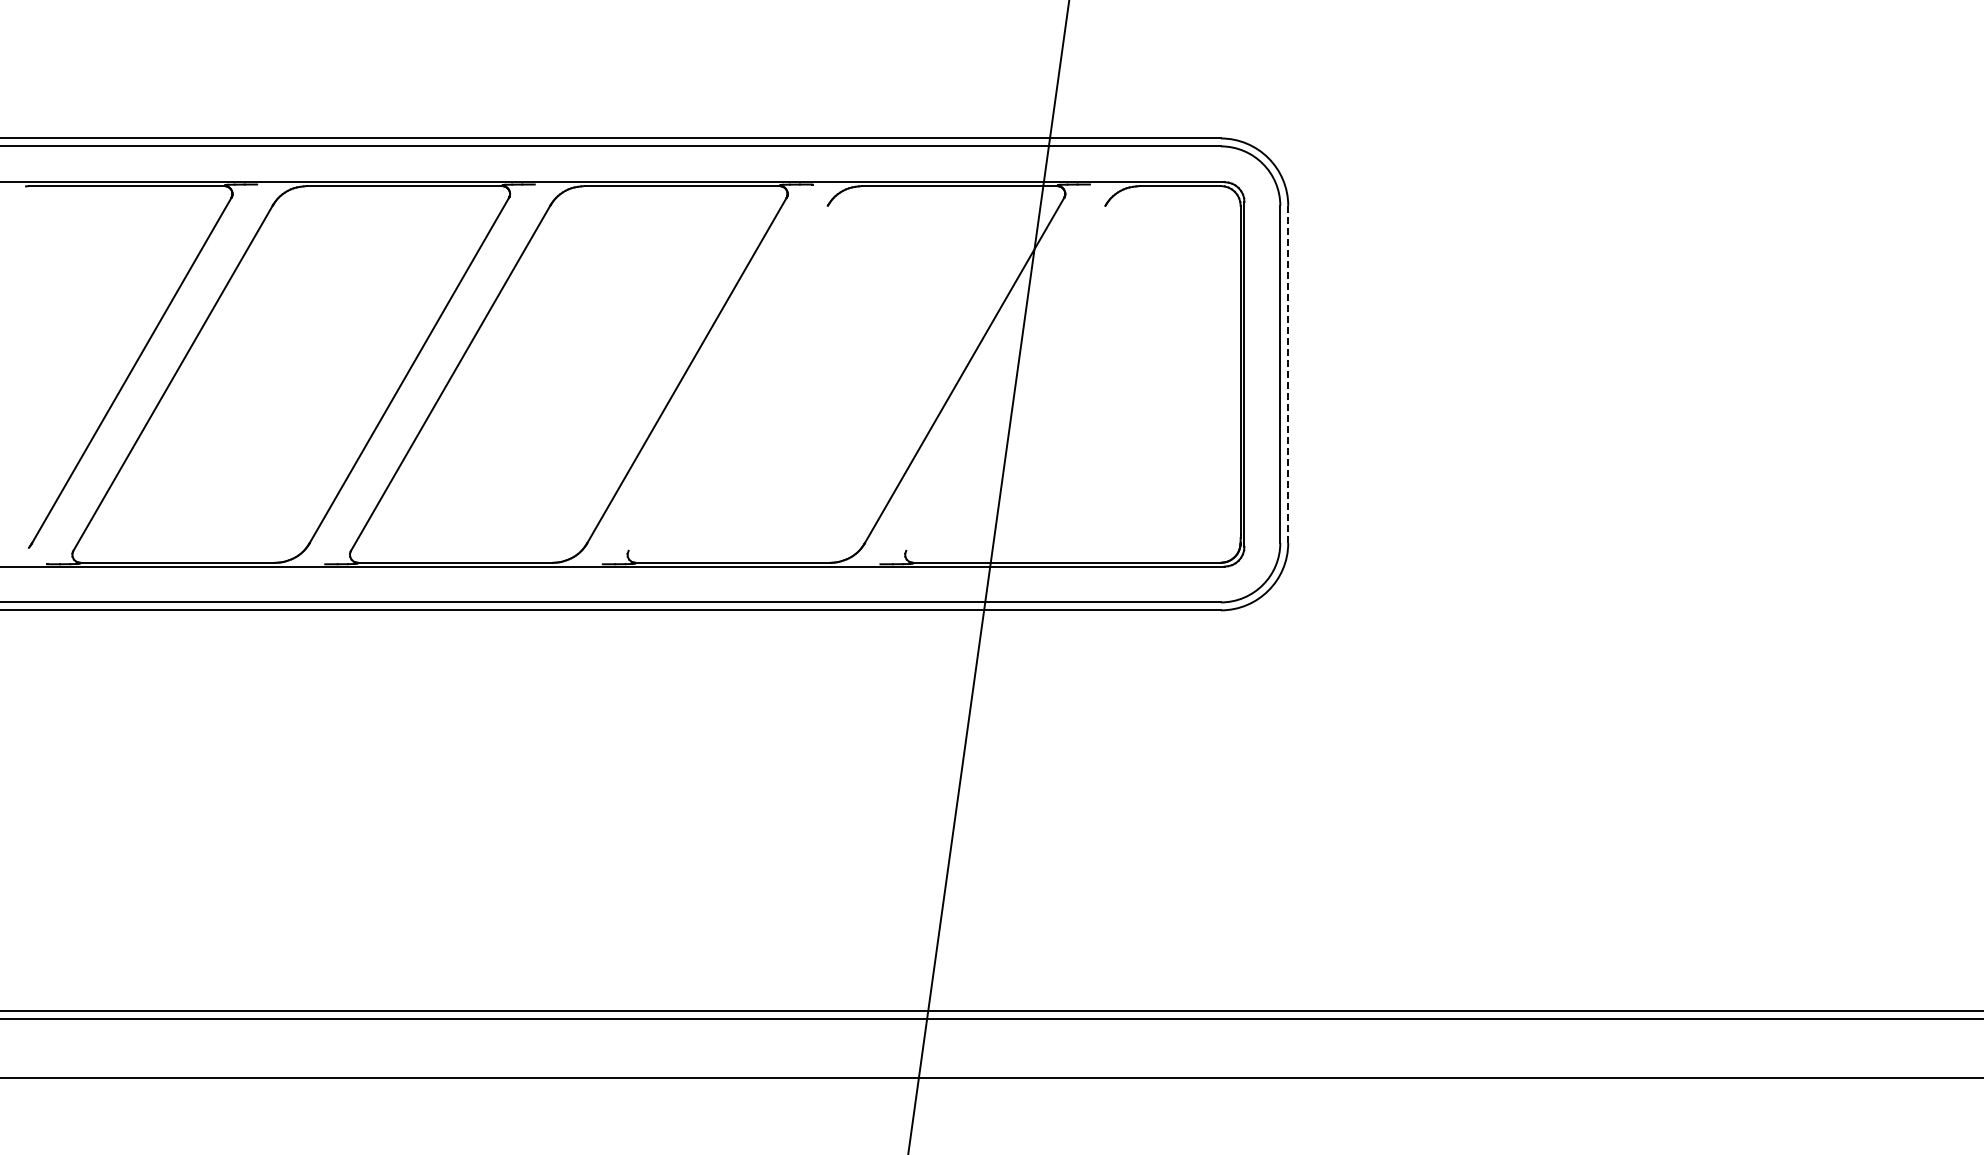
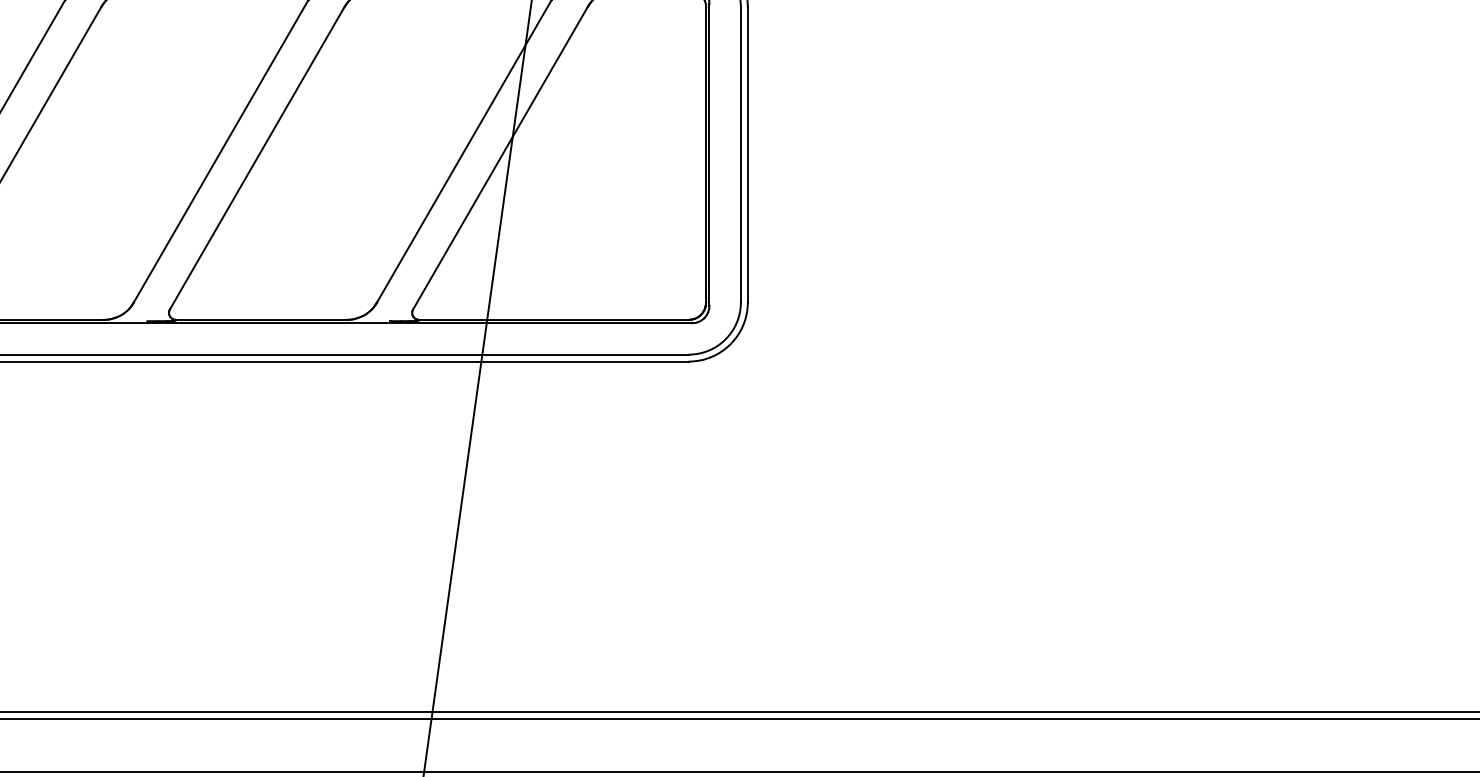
line: (1288, 374) -> (748, 154), dashed -> solid
line: (728, 377) -> (257, 157), added
line: (1005, 377) -> (500, 157), added

